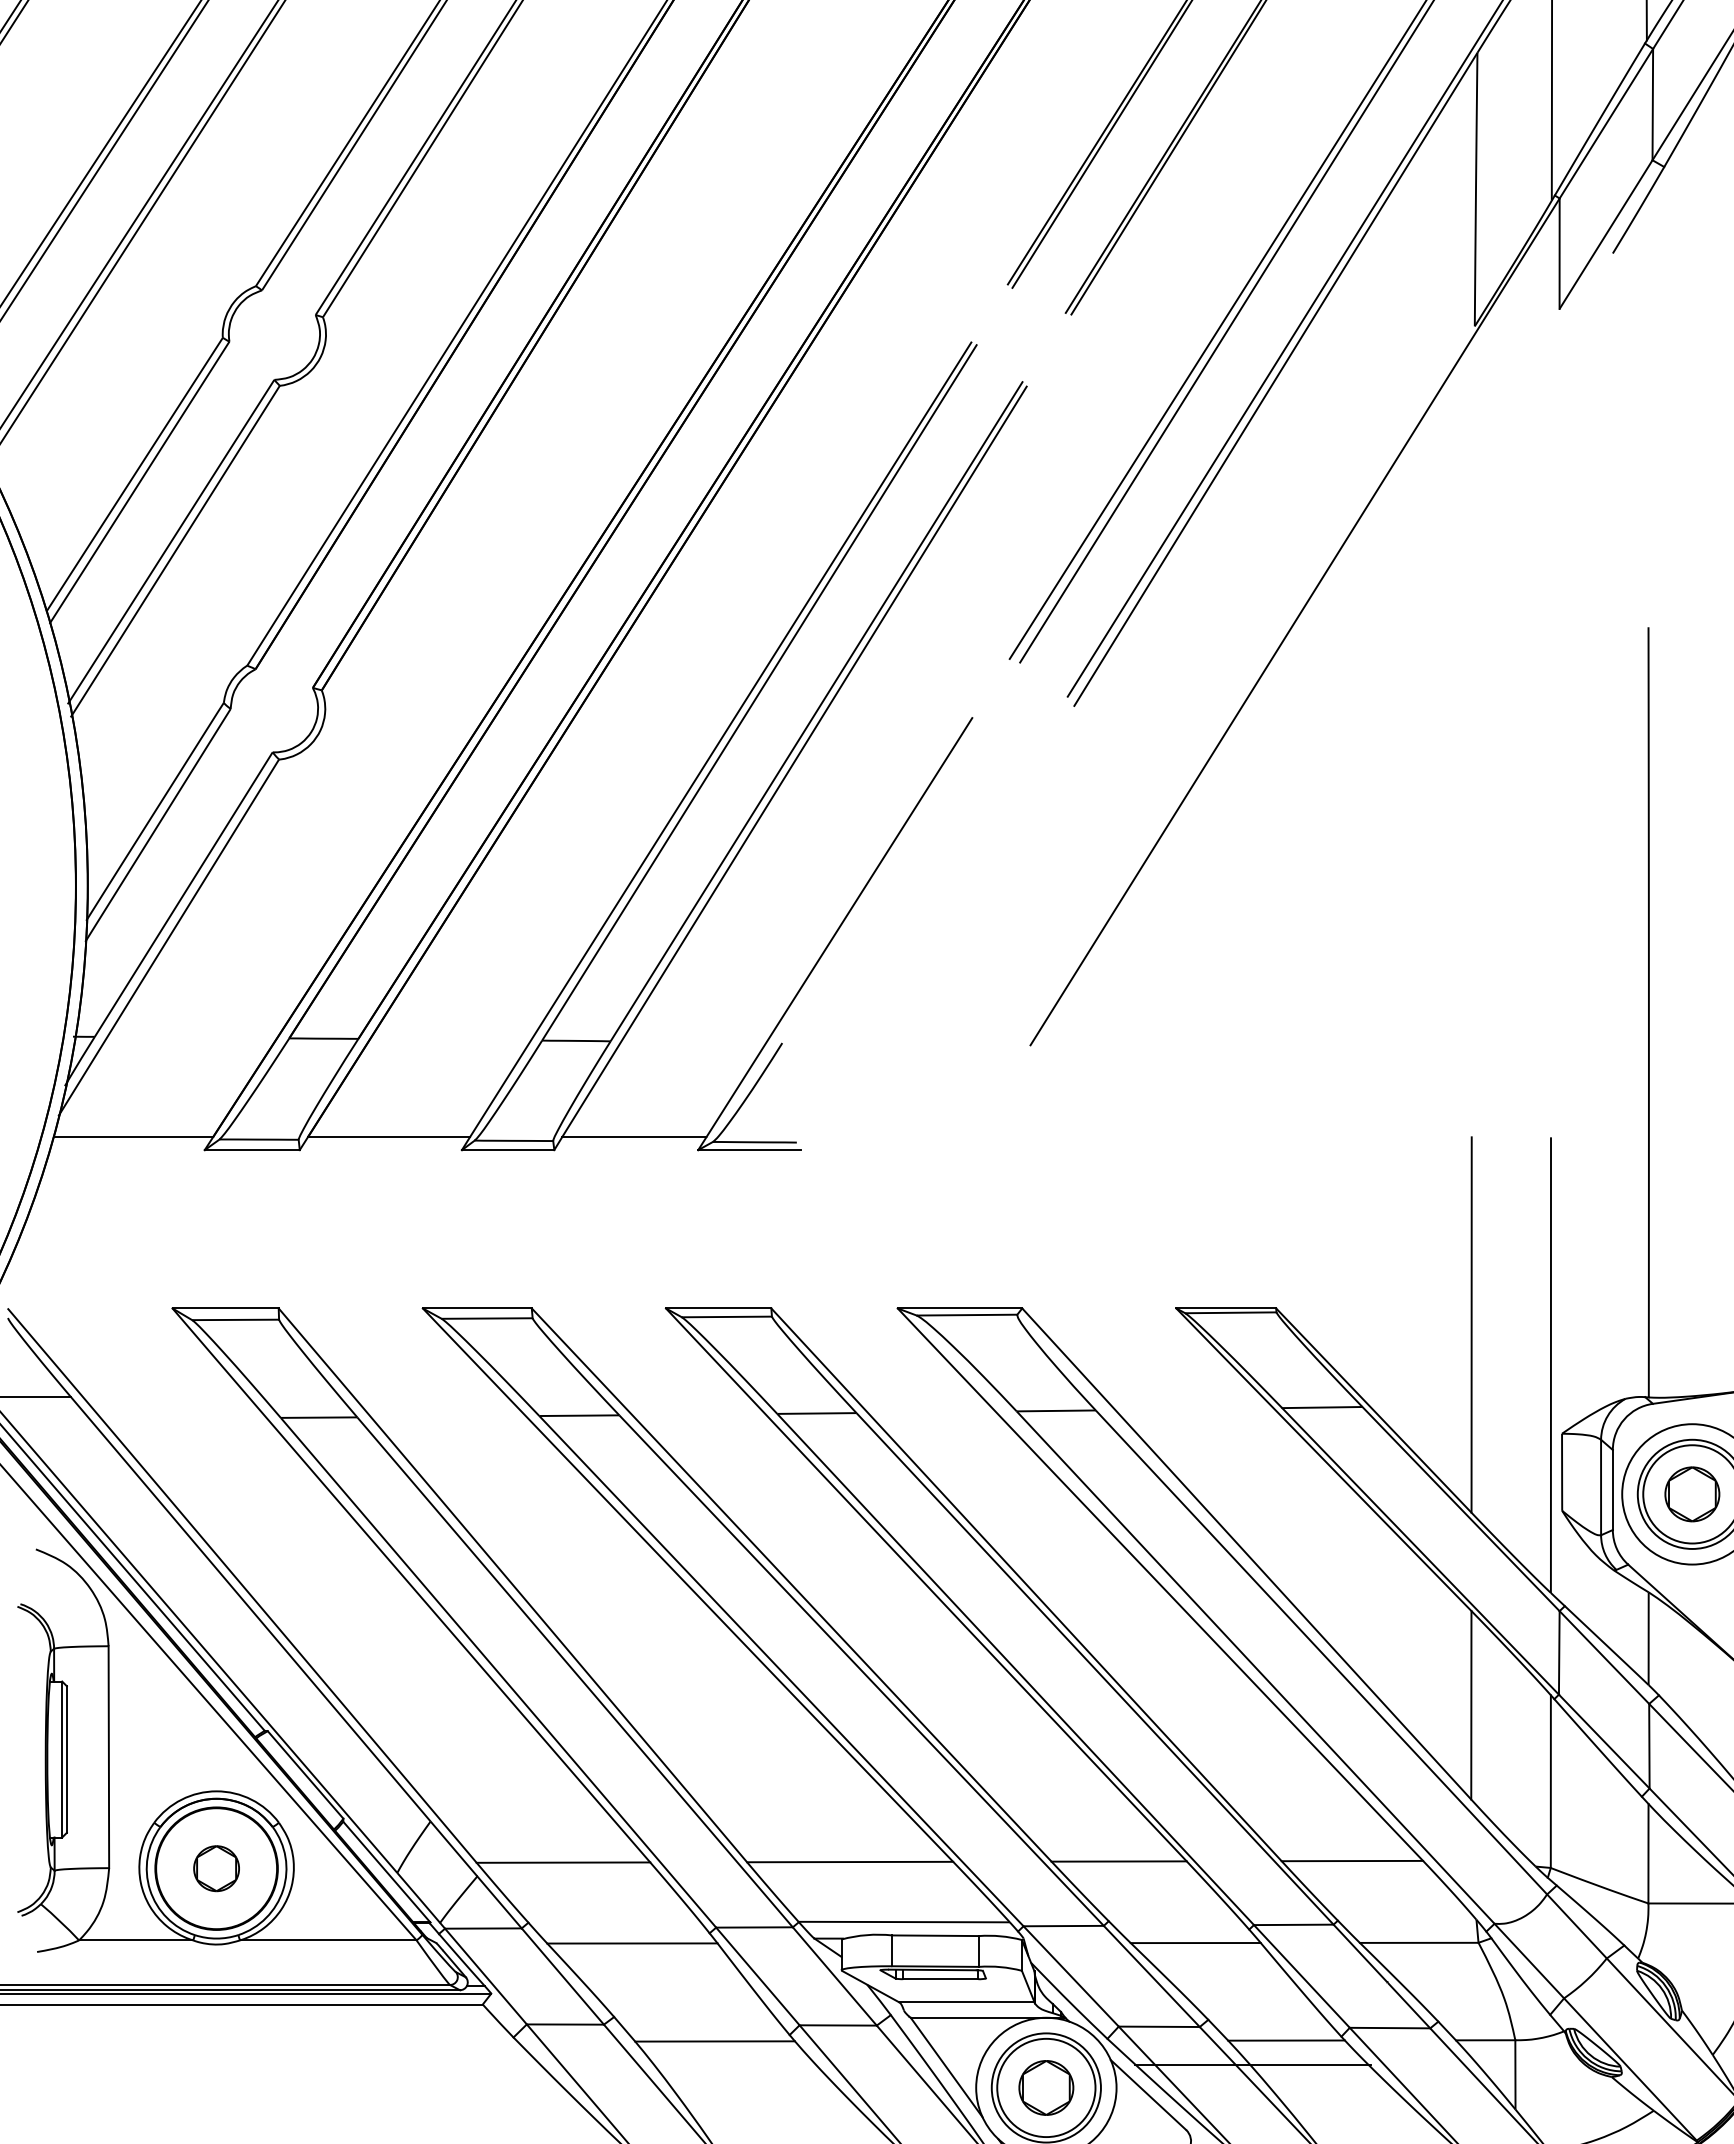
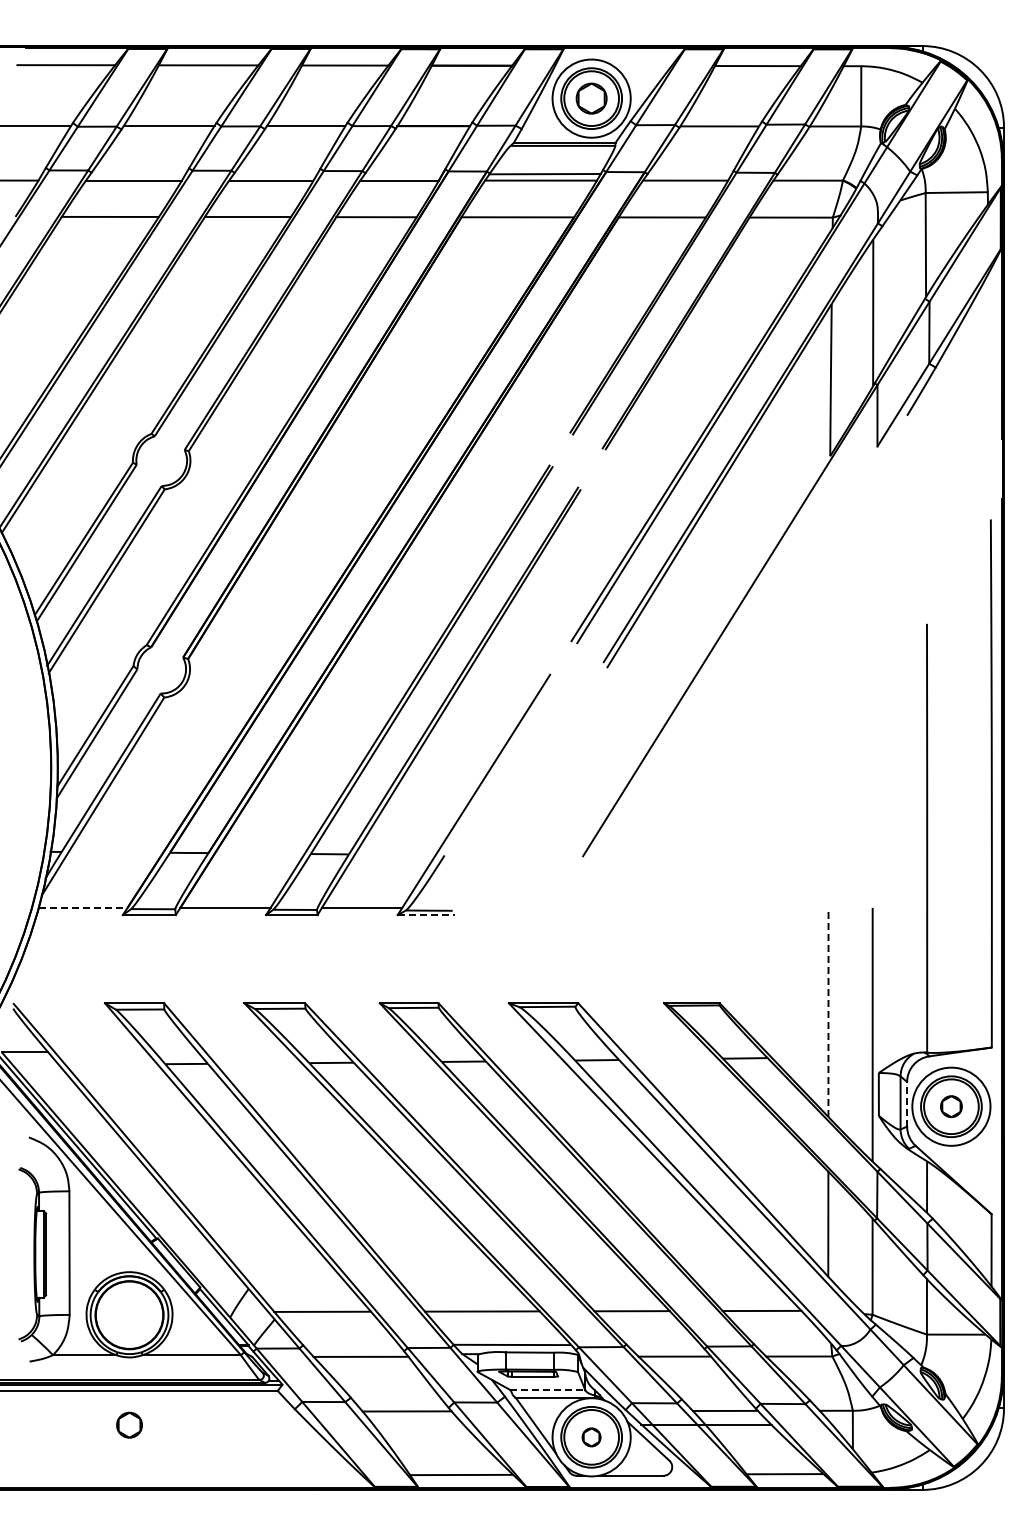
line: (133, 1136) -> (83, 907), solid -> dashed
line: (749, 1150) -> (426, 915), solid -> dashed
line: (1471, 1325) -> (828, 1012), solid -> dashed
line: (1613, 1488) -> (907, 1103), solid -> dashed
part: (1692, 1493) -> (951, 1106), size x0.7
part: (216, 1867) -> (129, 1424), moved
line: (967, 2002) -> (547, 1389), solid -> dashed
part: (1046, 2088) -> (591, 1437), size x0.6

